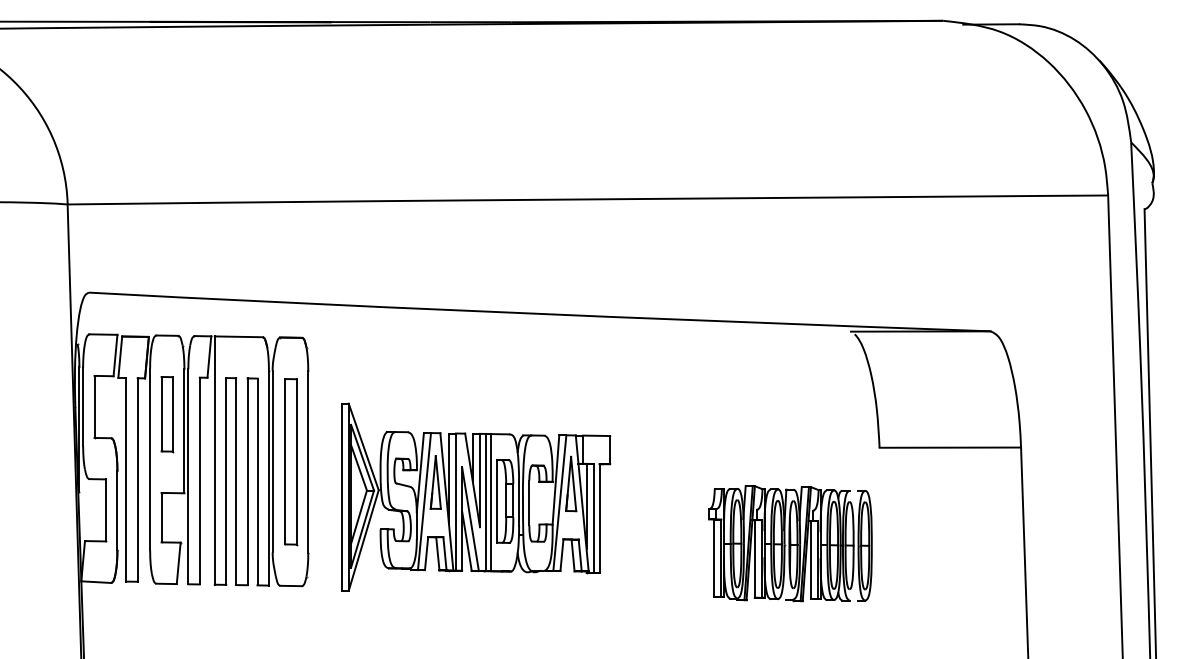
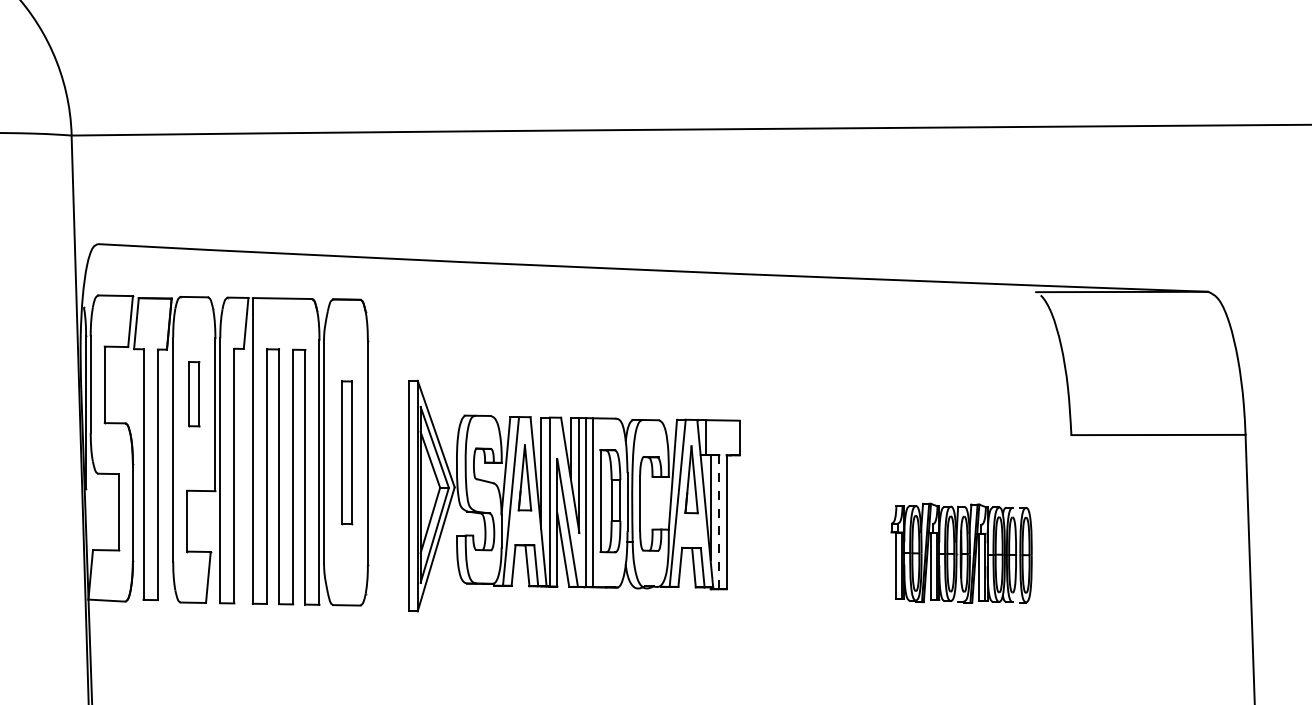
part: (167, 414) -> (194, 394), size x0.7
part: (291, 462) -> (347, 453), size x0.7
line: (593, 518) -> (719, 522), solid -> dashed
part: (790, 543) -> (961, 553), size x0.7

